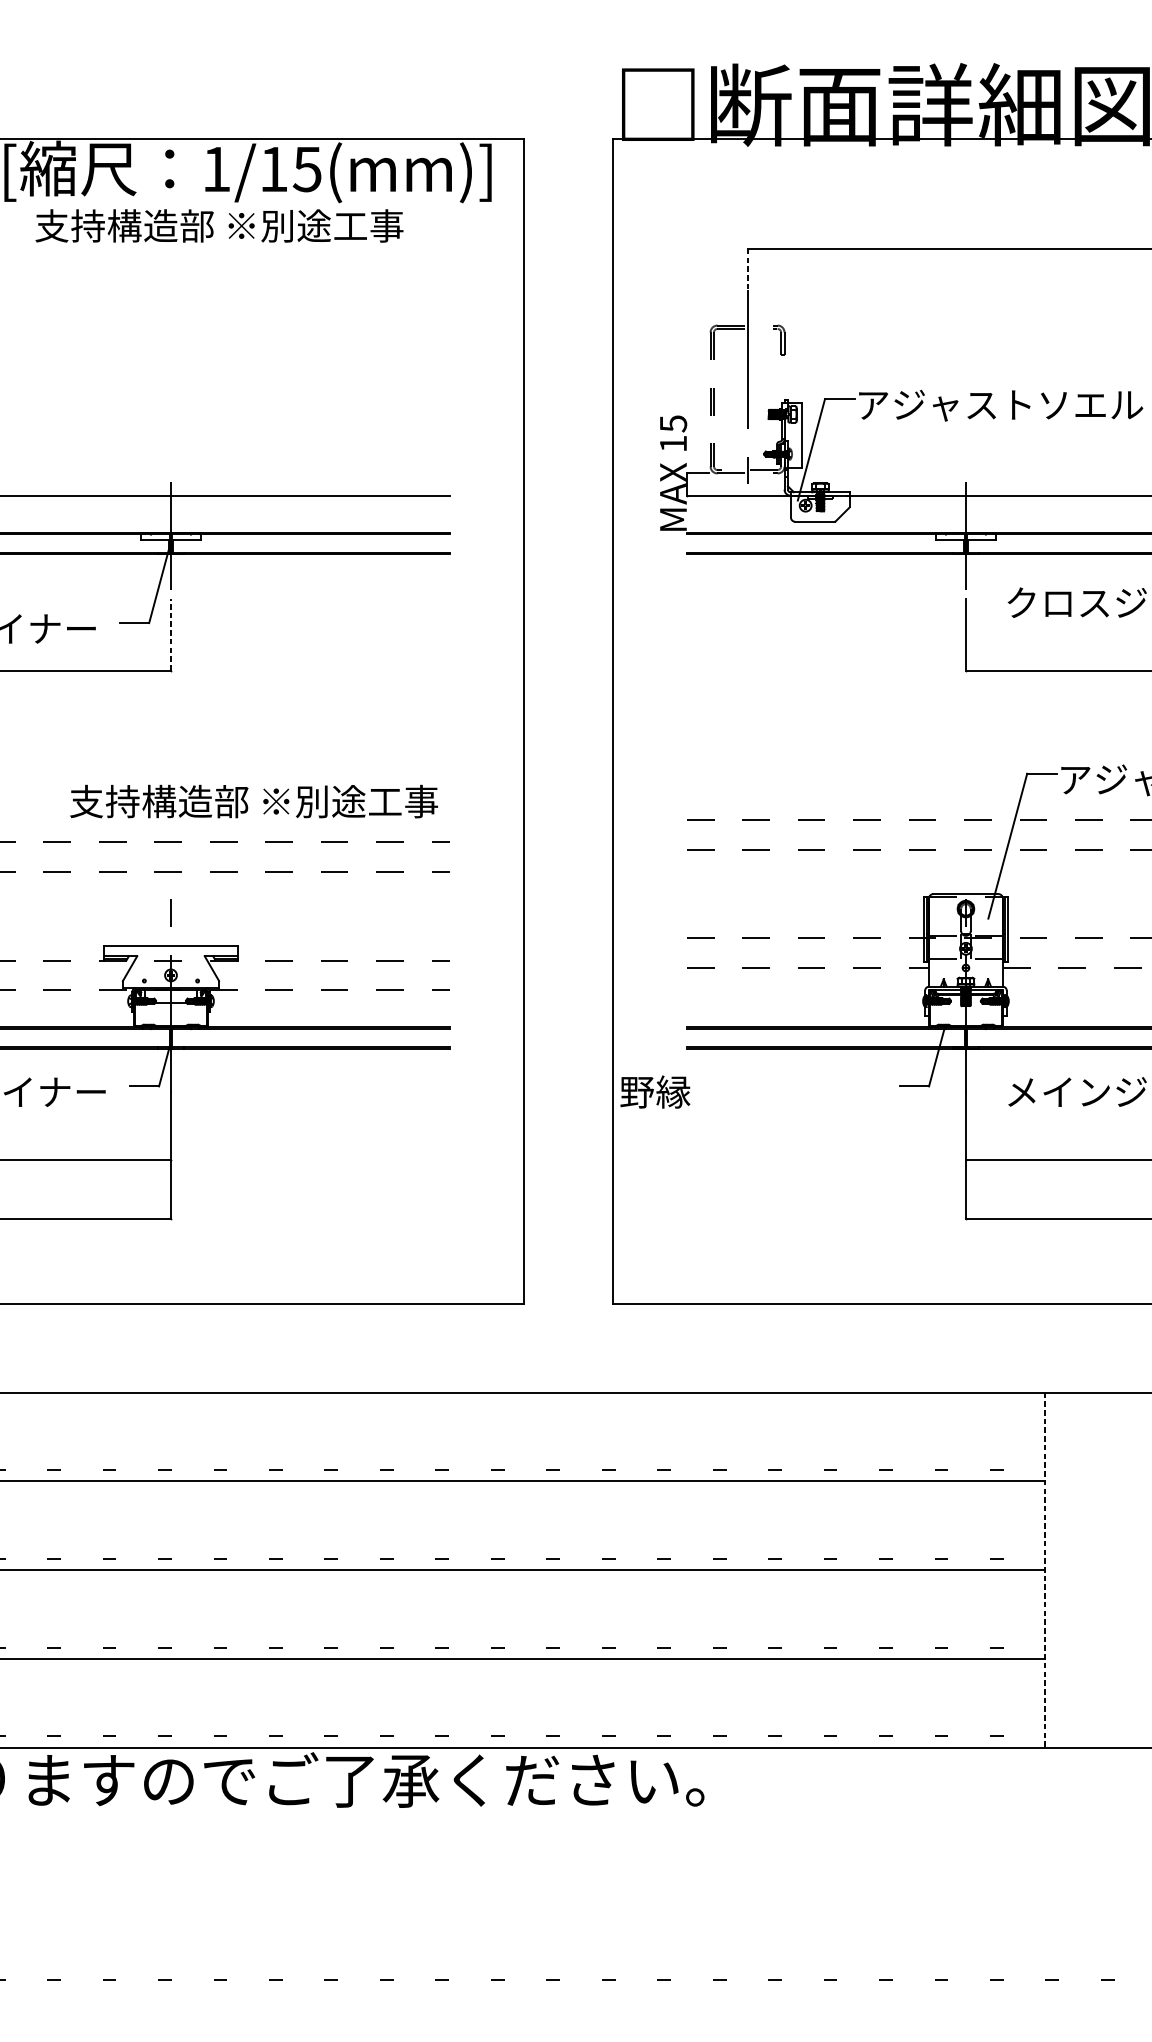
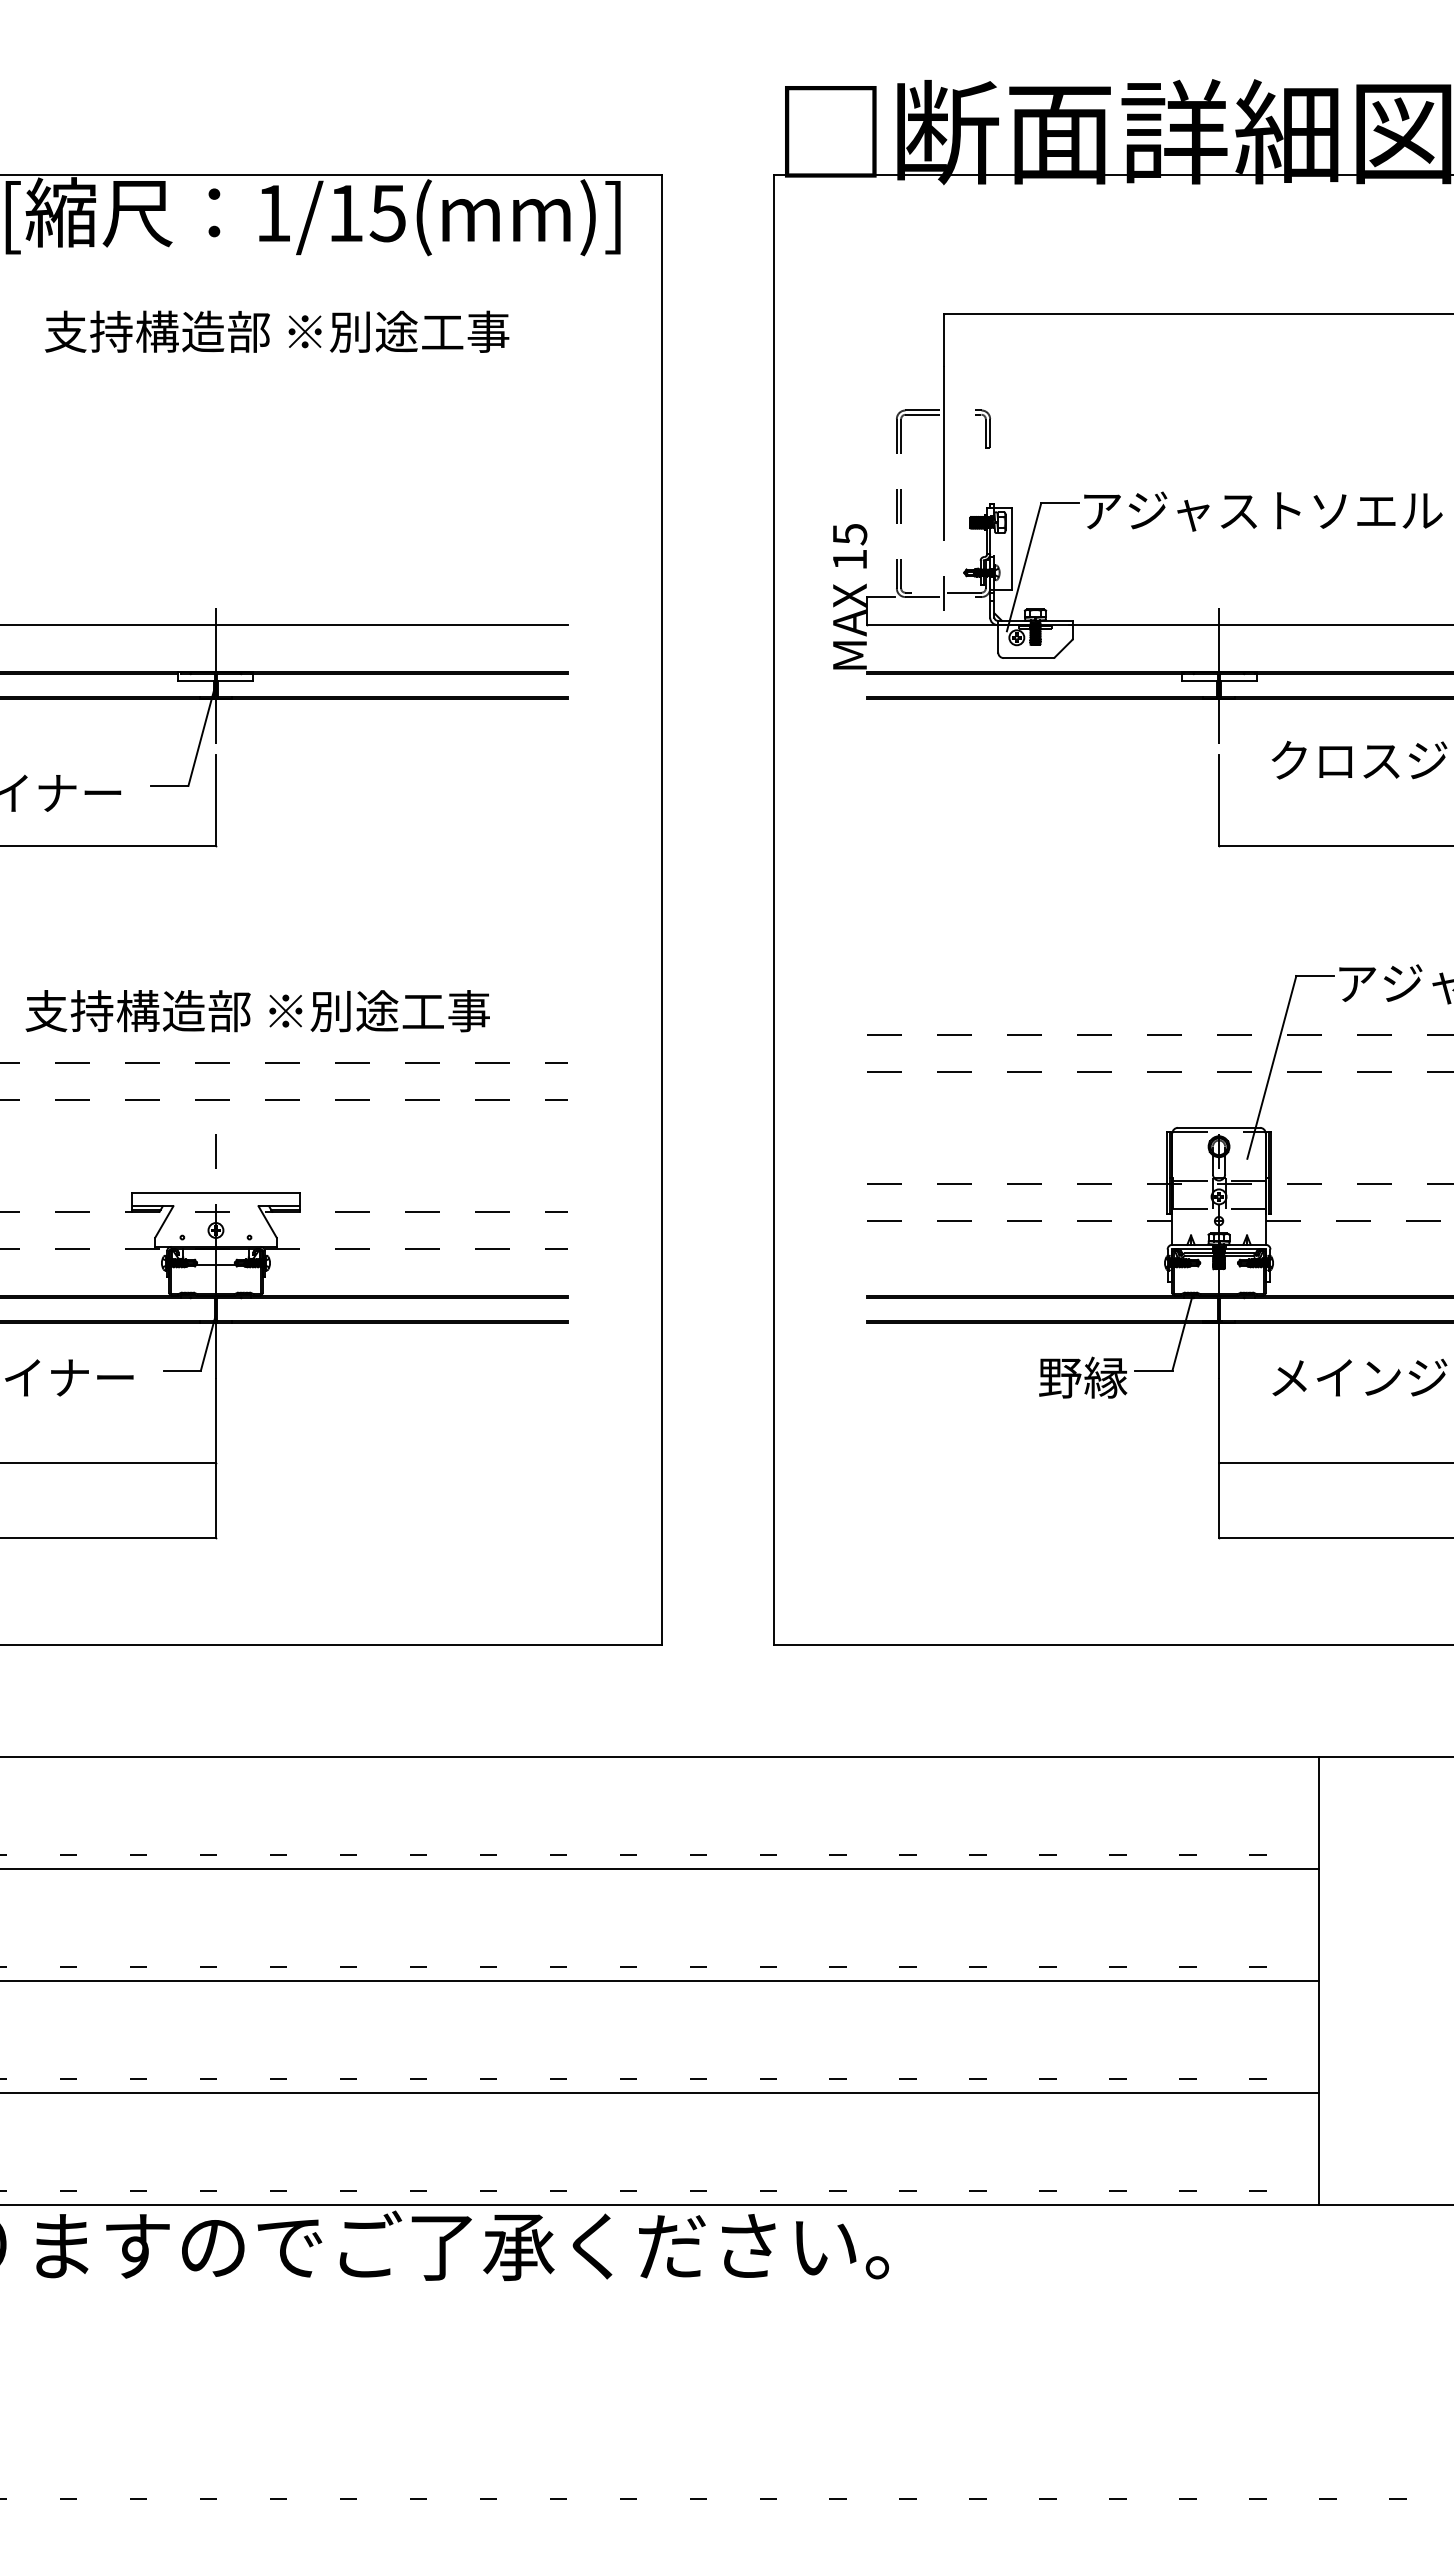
text: (219, 225) -> (277, 331), moved
line: (747, 270) -> (943, 340), dashed -> solid
line: (170, 634) -> (215, 800), dashed -> solid
text: (253, 801) -> (257, 1011), moved
text: (655, 1091) -> (1083, 1377), moved
line: (1045, 1569) -> (1319, 1980), dashed -> solid

